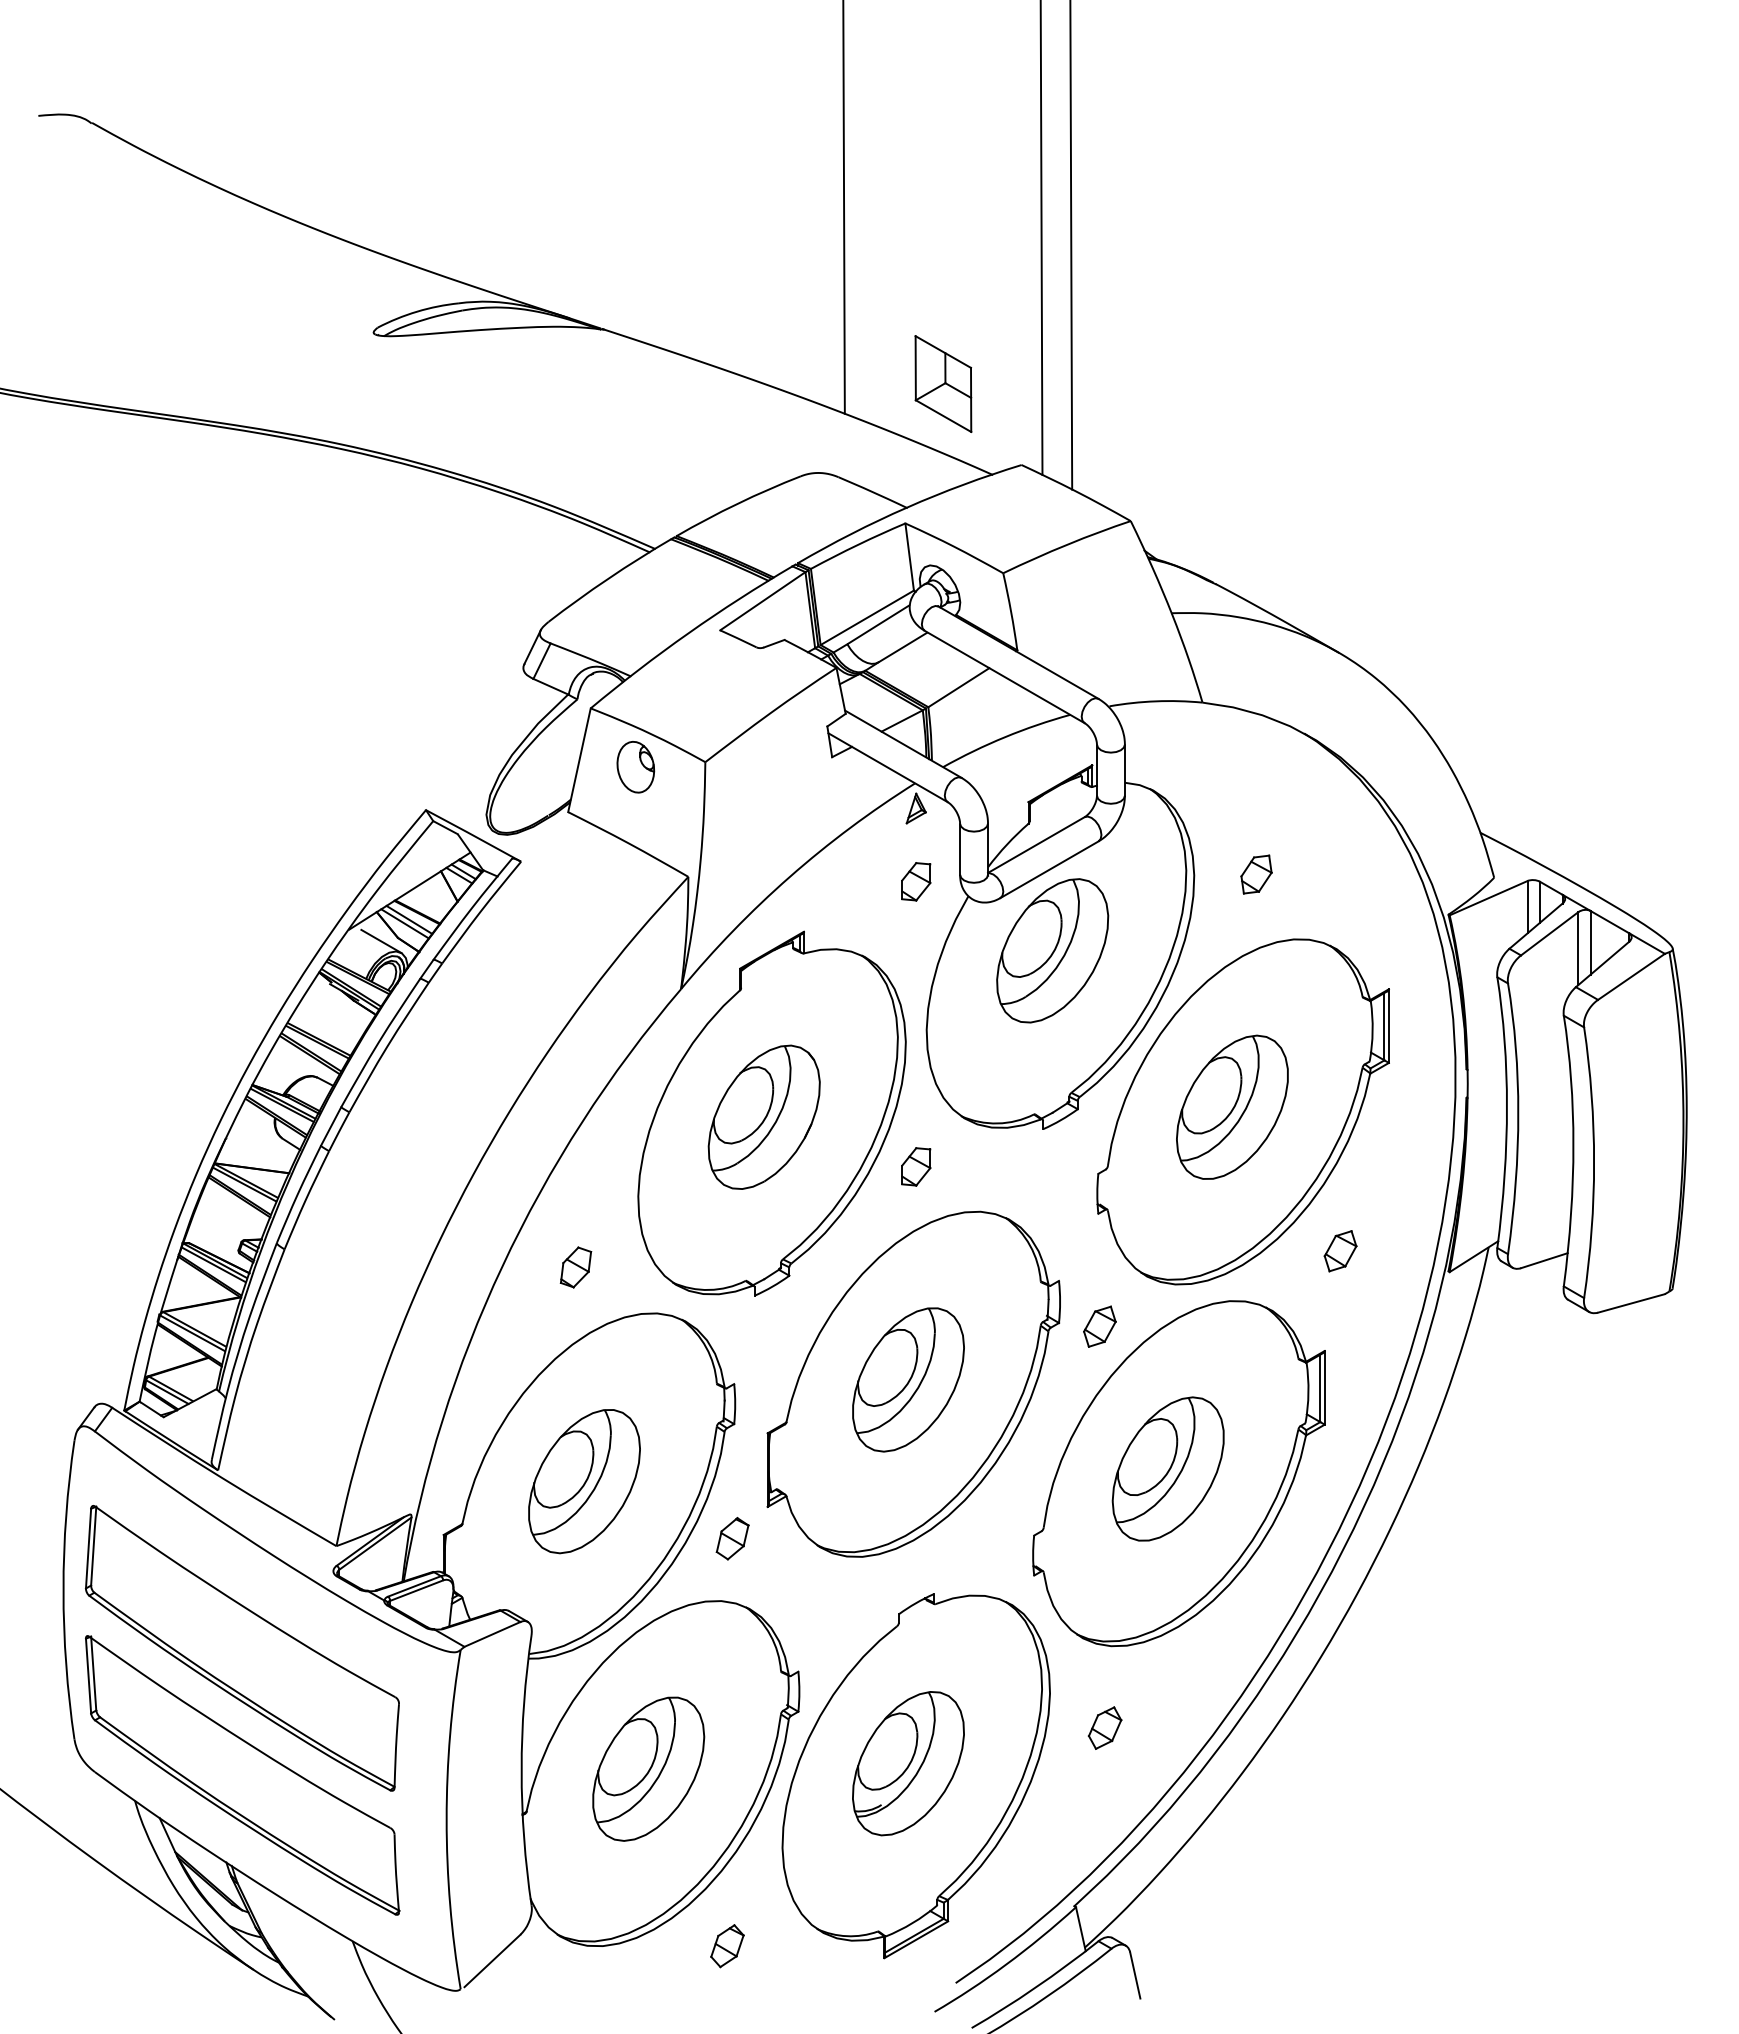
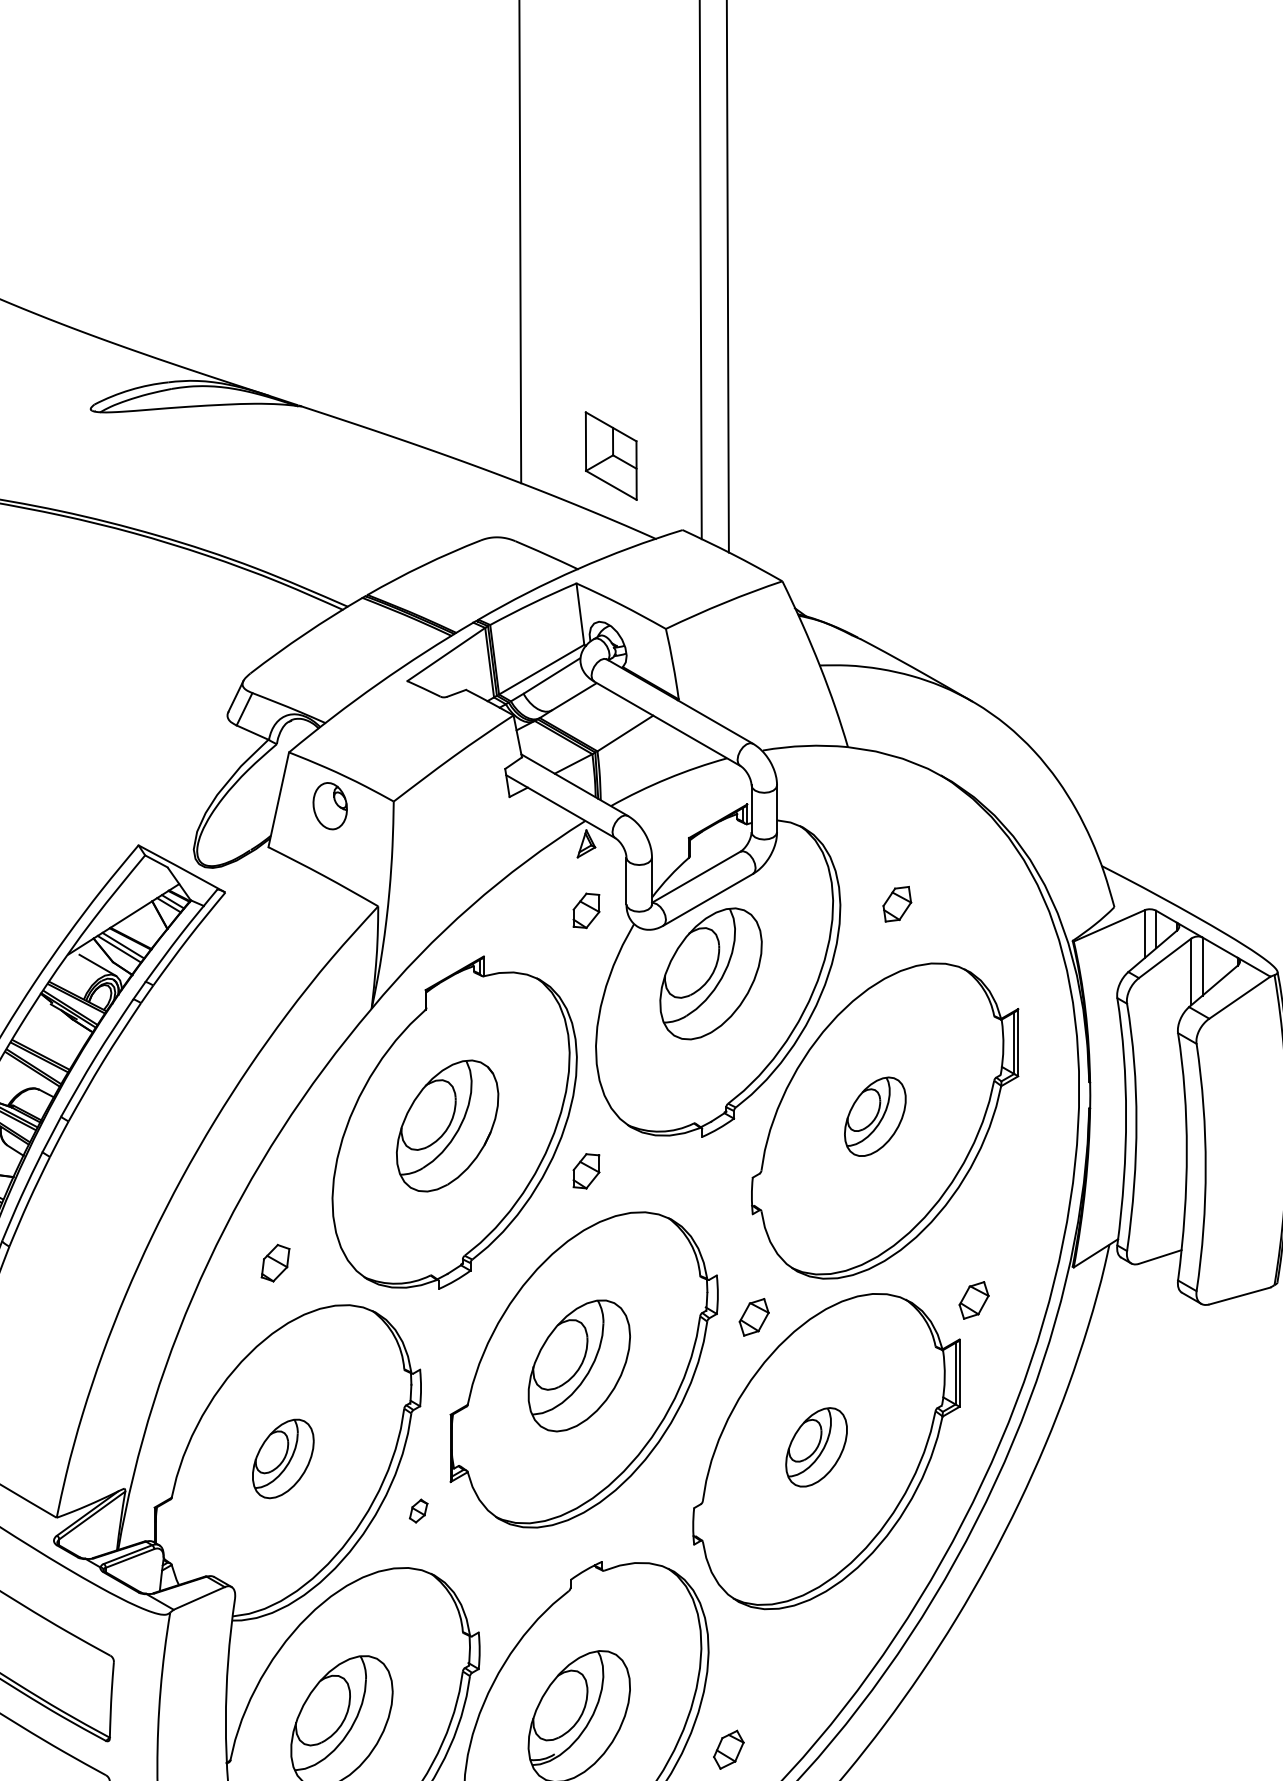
part: (1232, 1106) -> (875, 1116), size x0.6
part: (1340, 1251) -> (974, 1300), moved
part: (1167, 1468) -> (815, 1446), size x0.6
part: (584, 1481) -> (283, 1458), size x0.6
part: (732, 1538) -> (418, 1510), size x0.6
part: (1104, 1727) -> (728, 1749), moved

